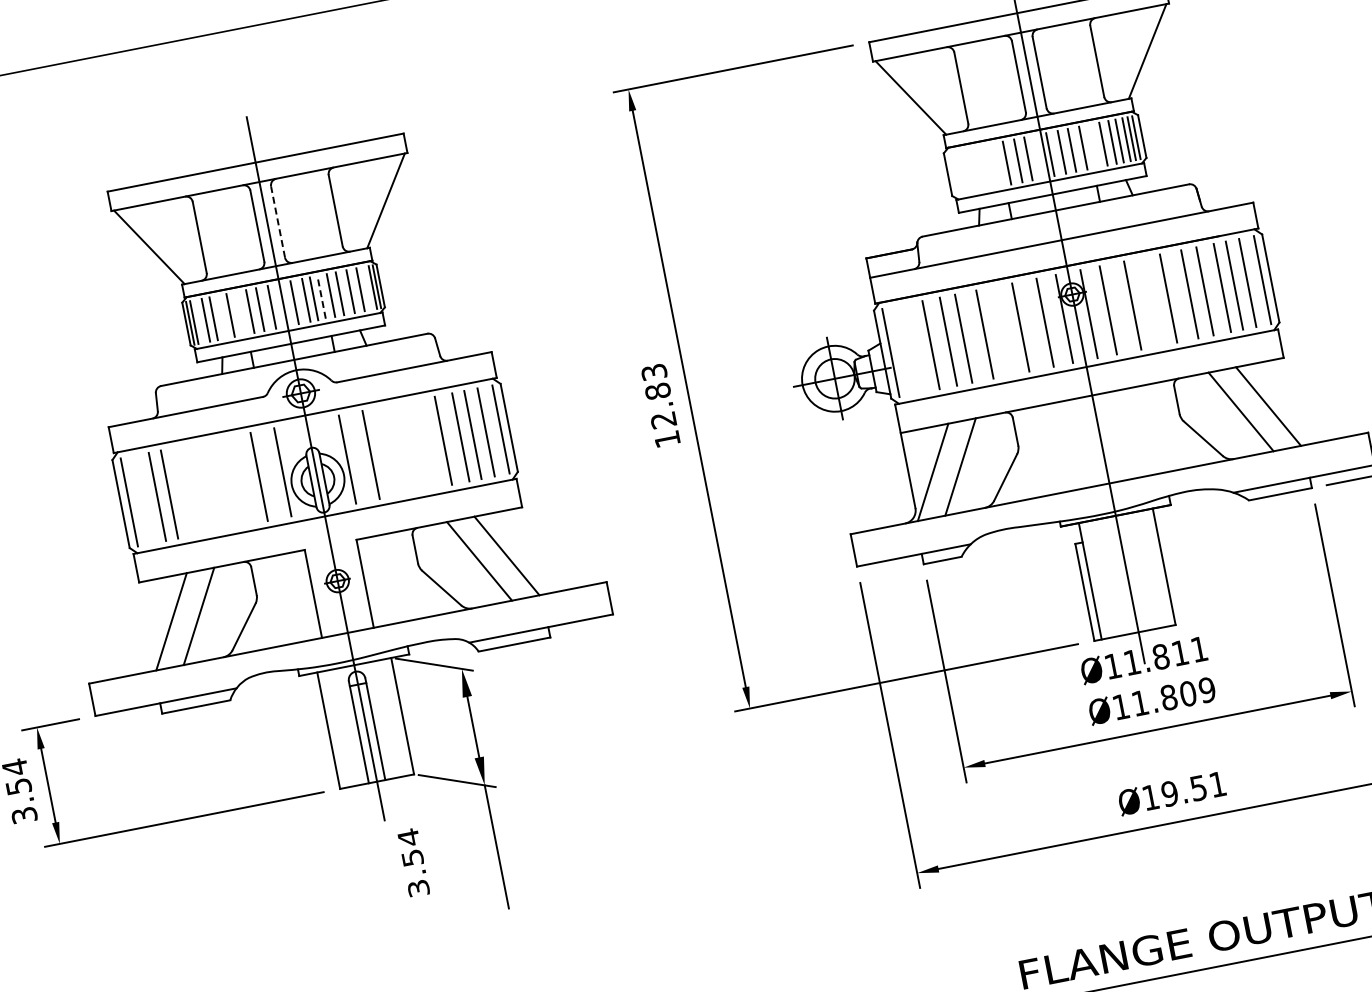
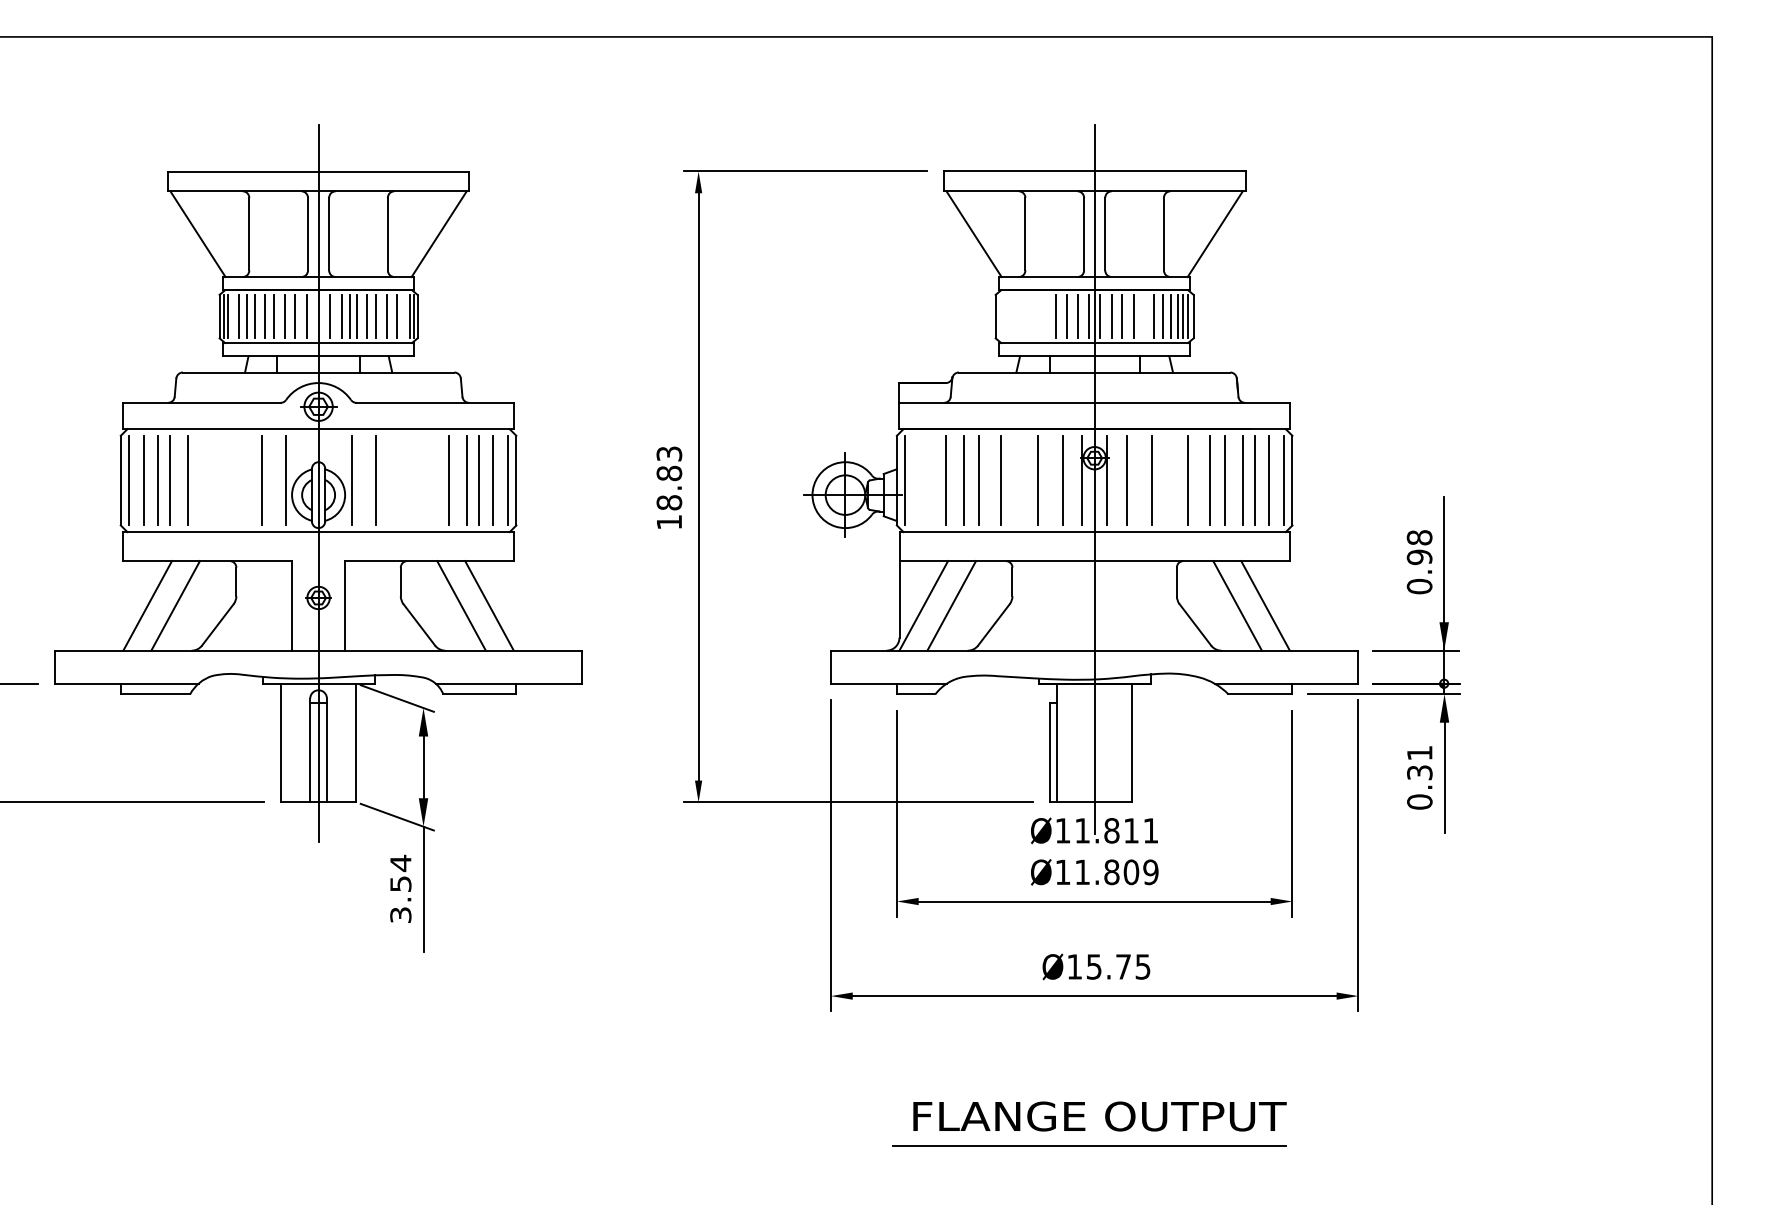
line: (1040, 156) -> (1089, 316), added
line: (278, 221) -> (329, 233), dashed -> solid
line: (321, 297) -> (357, 316), dashed -> solid
line: (239, 313) -> (273, 316), added
line: (221, 317) -> (255, 316), added
text: (663, 419) -> (669, 502), 12.83 -> 18.83
line: (186, 491) -> (187, 480), added
line: (144, 499) -> (144, 480), added
text: (1193, 788) -> (1118, 966), 19.51 -> 15.75
text: (413, 862) -> (400, 888), moved

